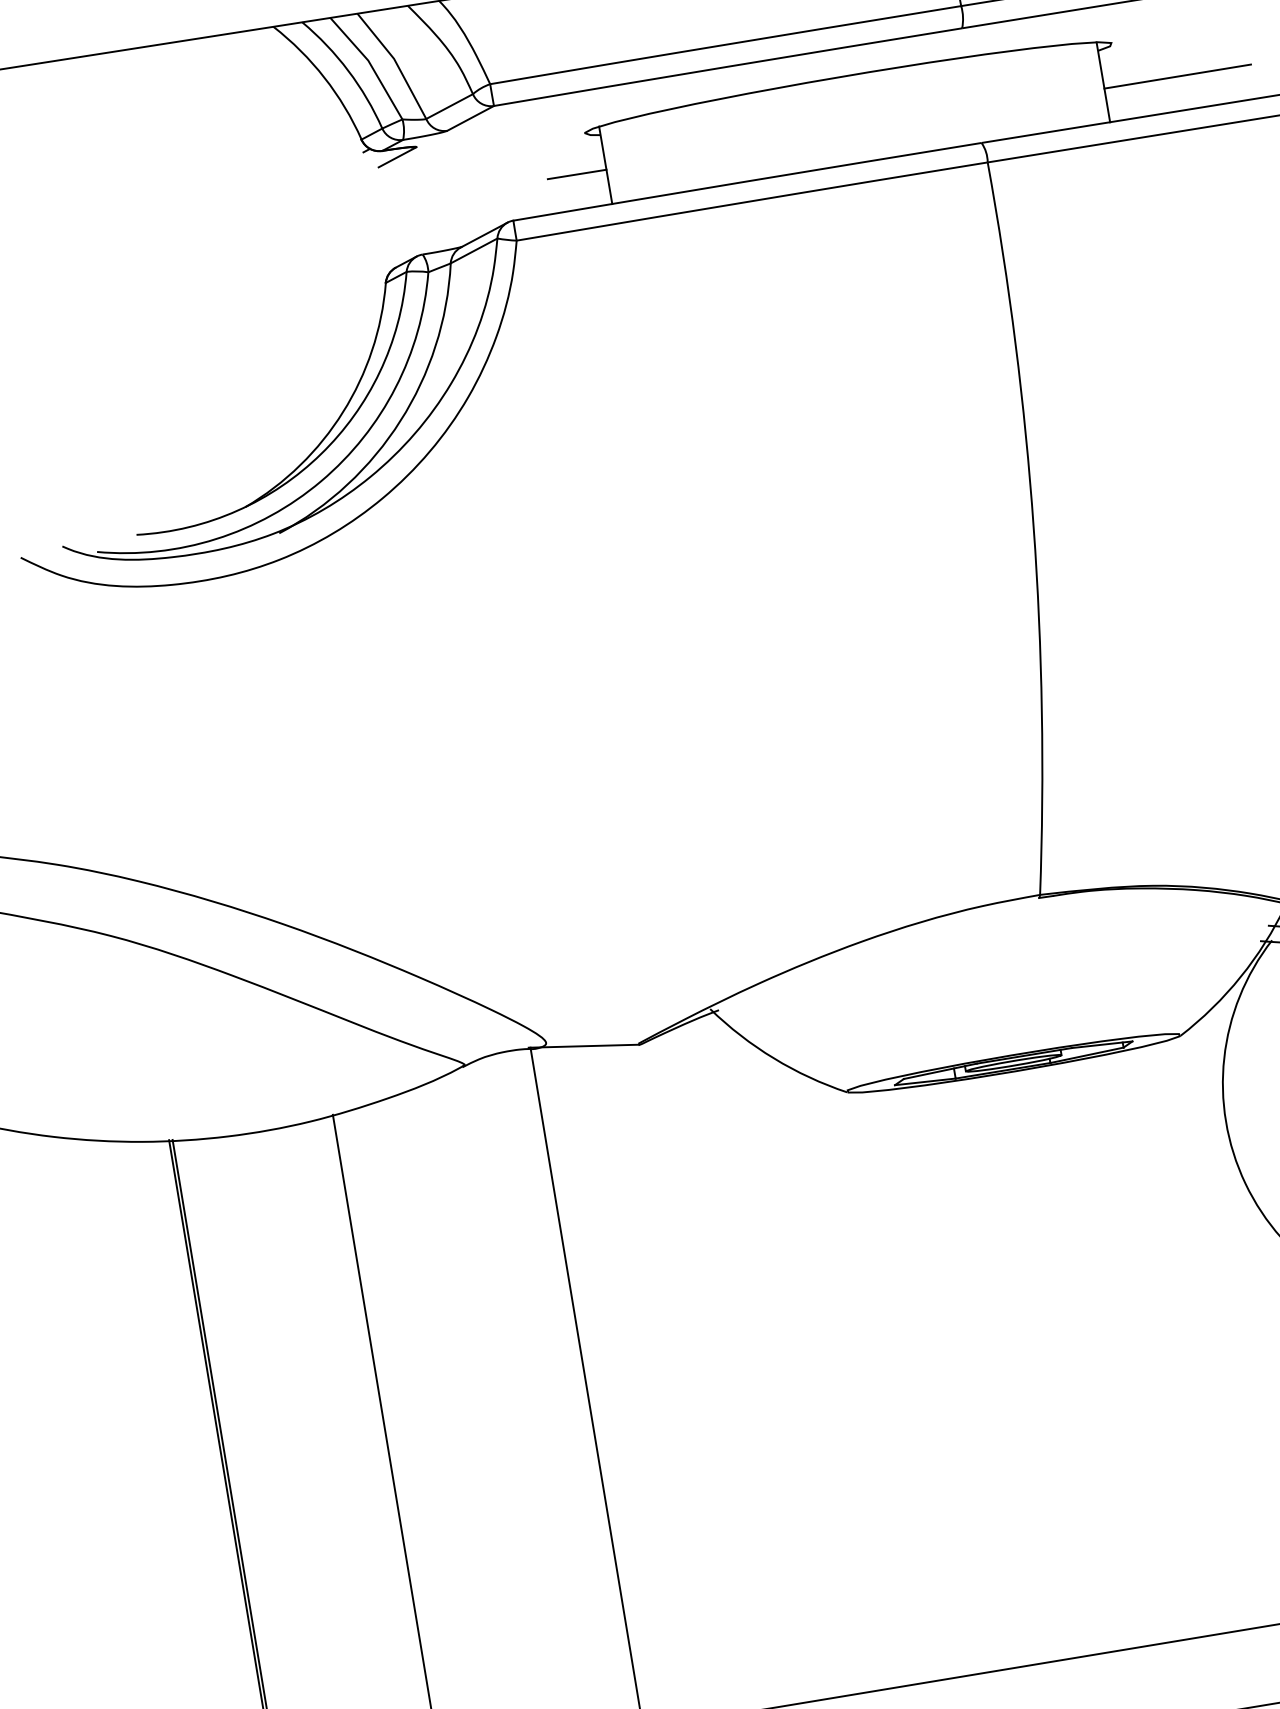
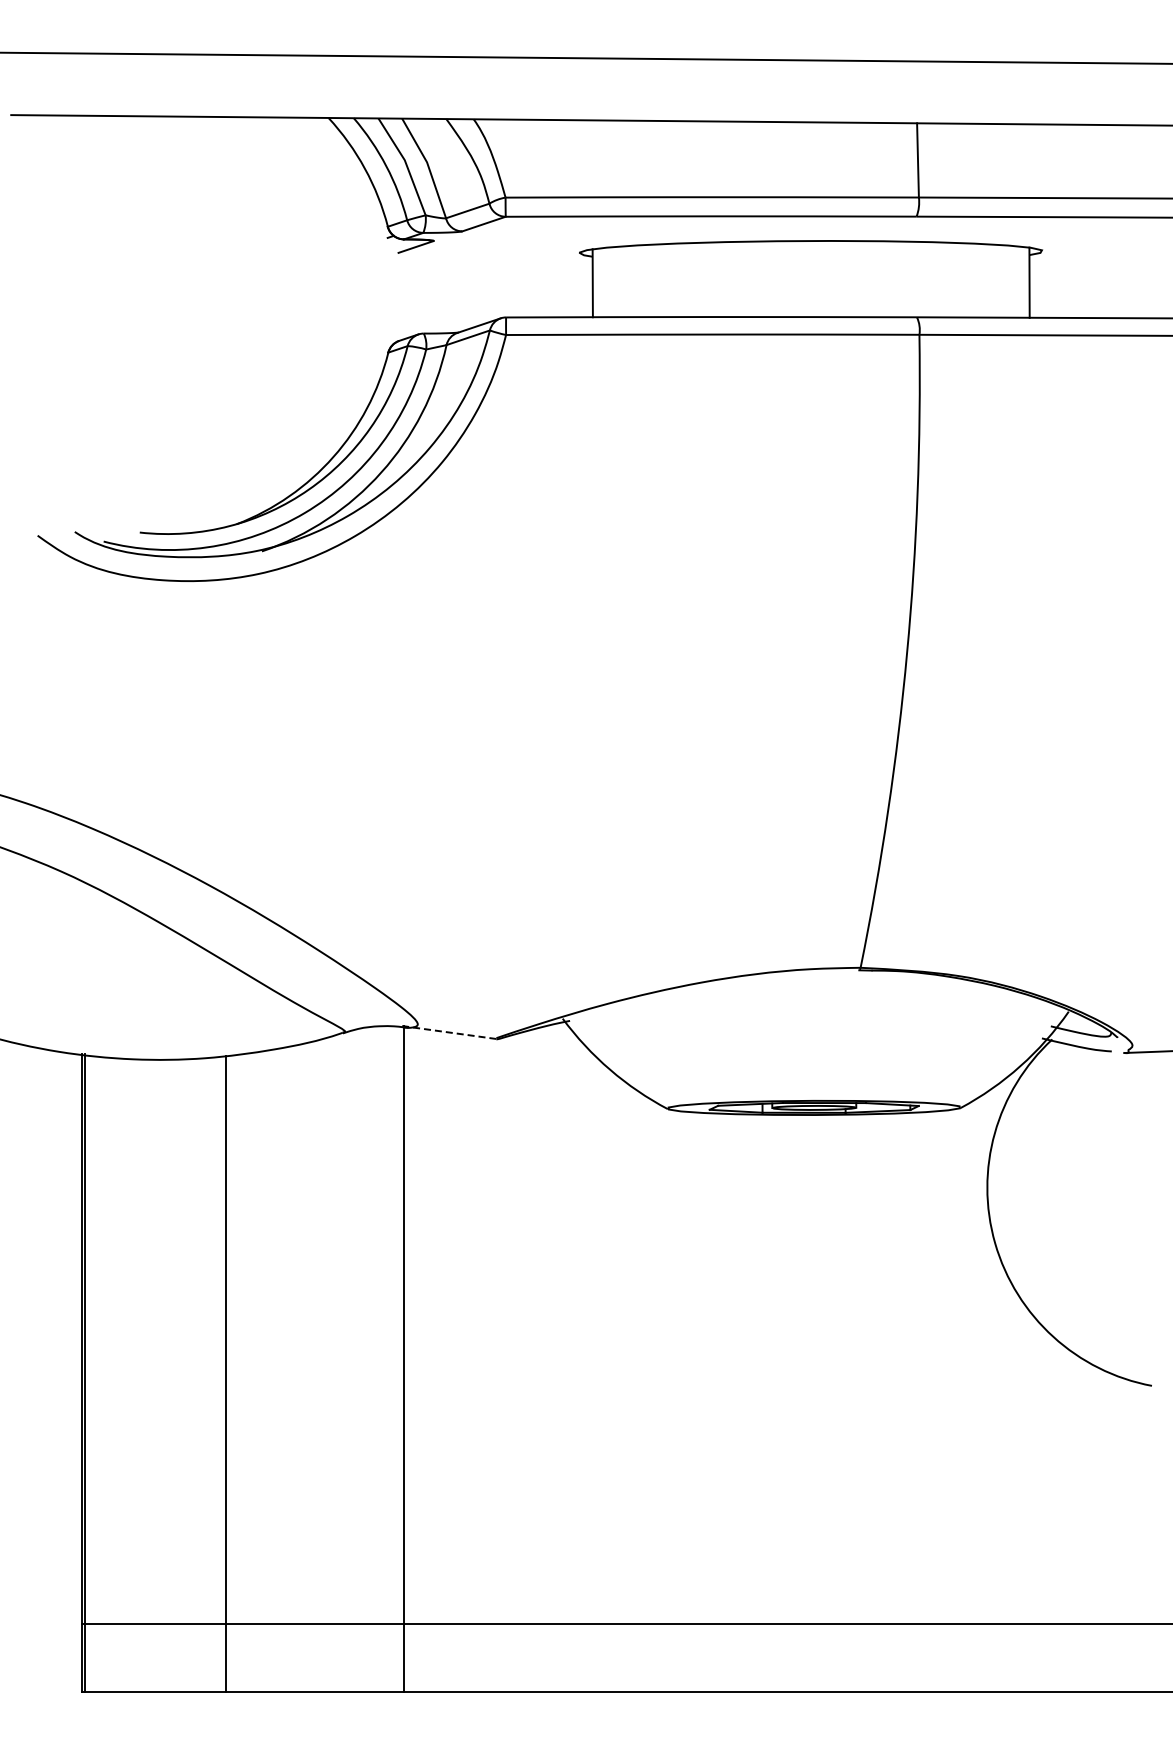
line: (1177, 76) -> (1093, 288), removed
line: (576, 173) -> (566, 286), removed
line: (583, 1046) -> (449, 1032), solid -> dashed

